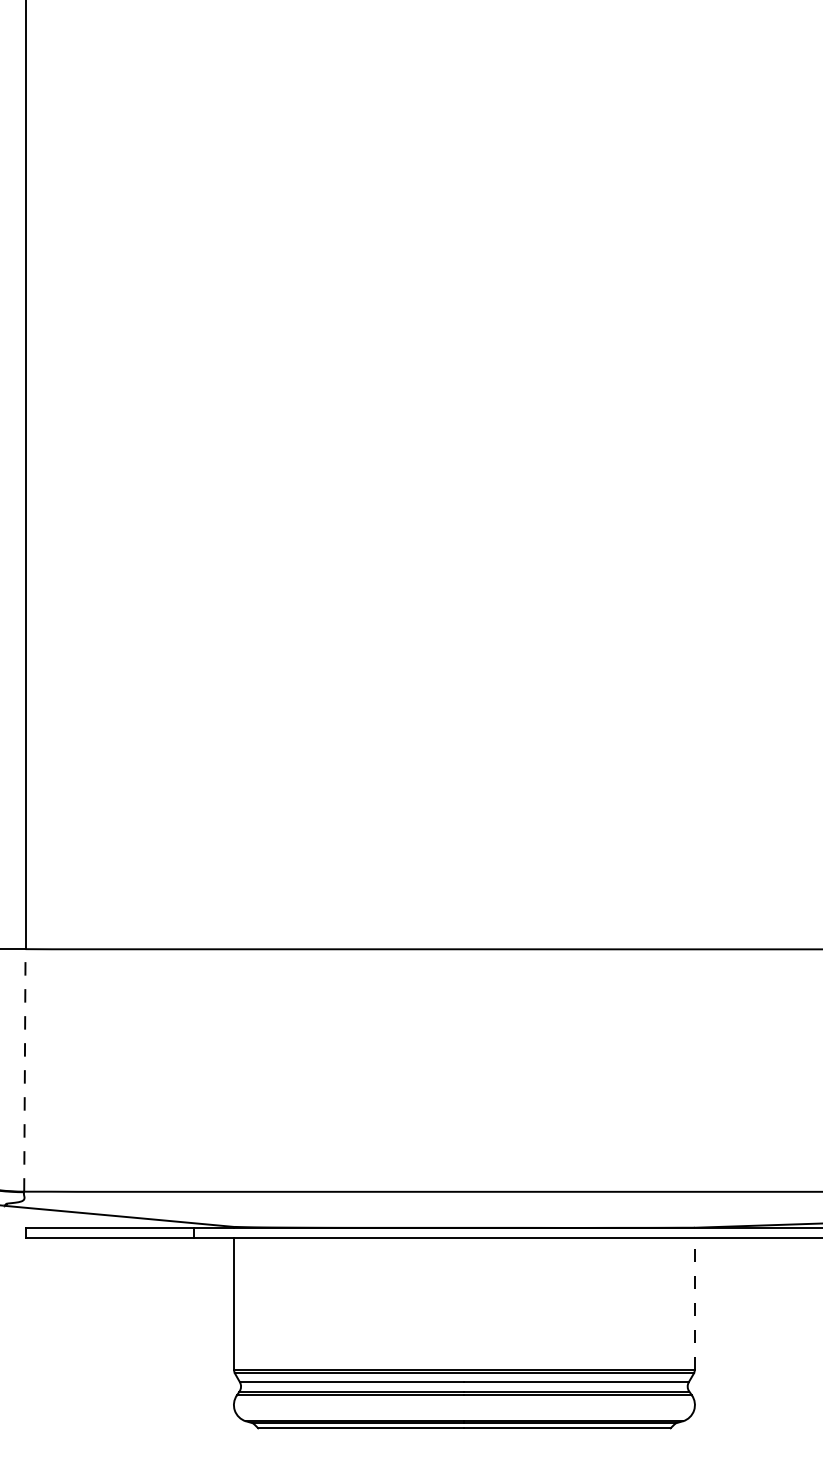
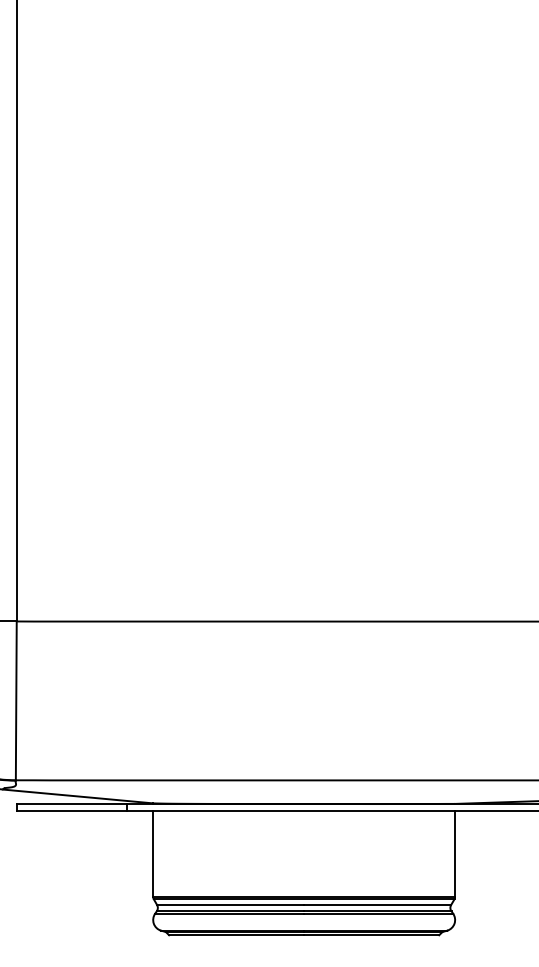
line: (25, 1069) -> (16, 700), dashed -> solid
line: (695, 1303) -> (455, 853), dashed -> solid

